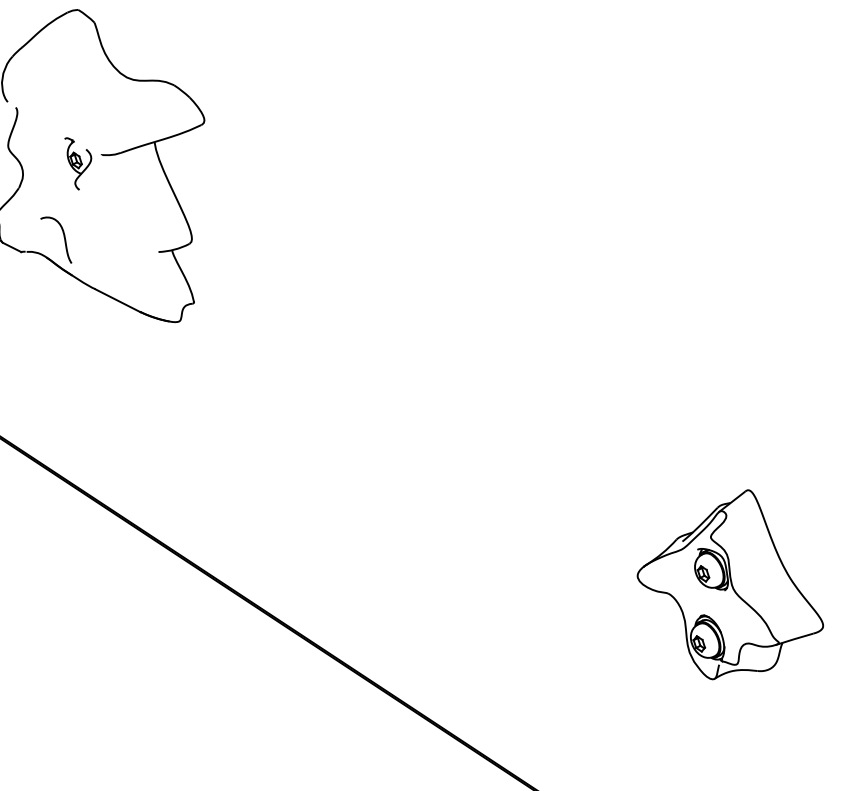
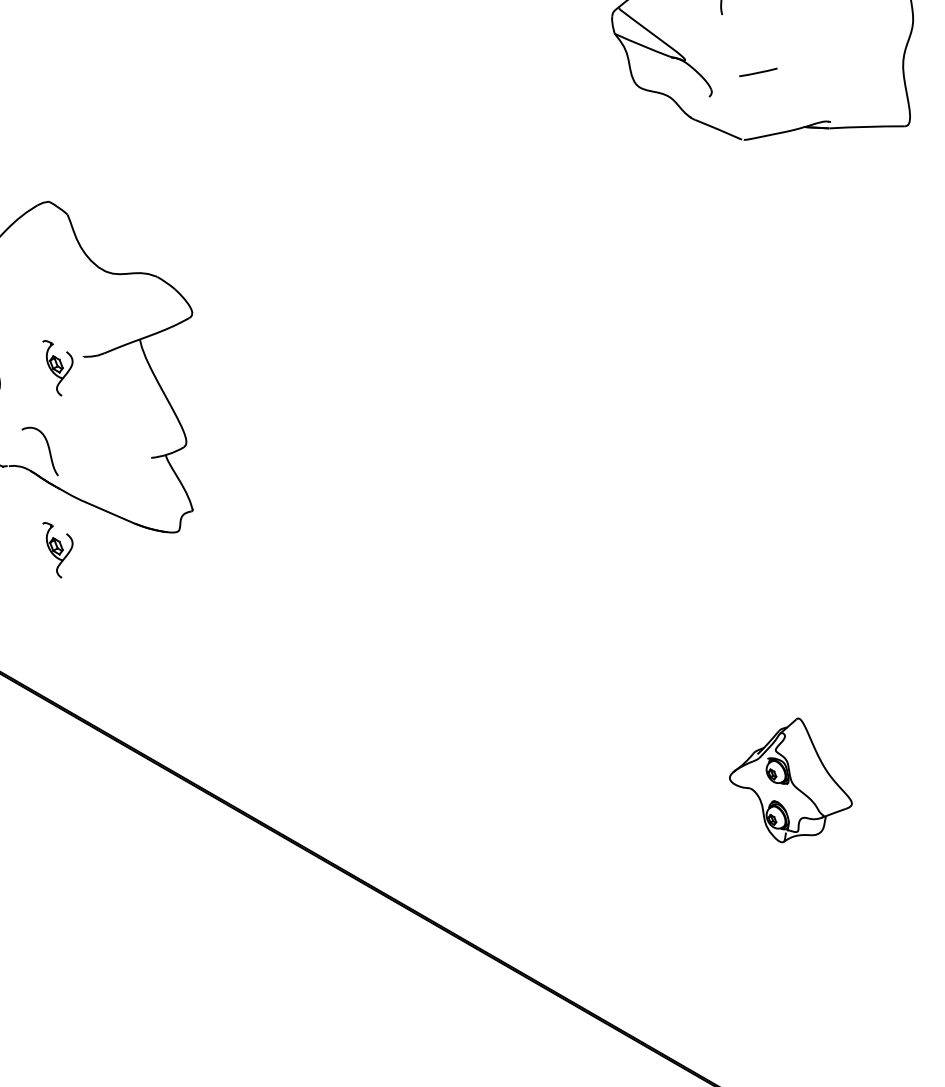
part: (66, 332) -> (57, 550), added
part: (731, 584) -> (790, 780), size x0.6

